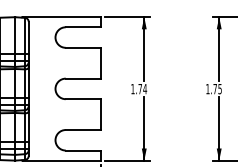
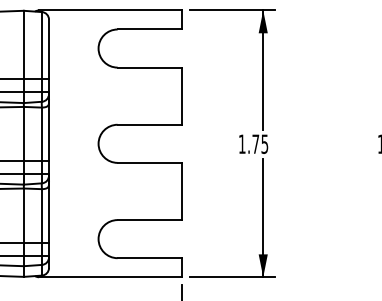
text: (145, 89) -> (265, 144), 1.74 -> 1.75

